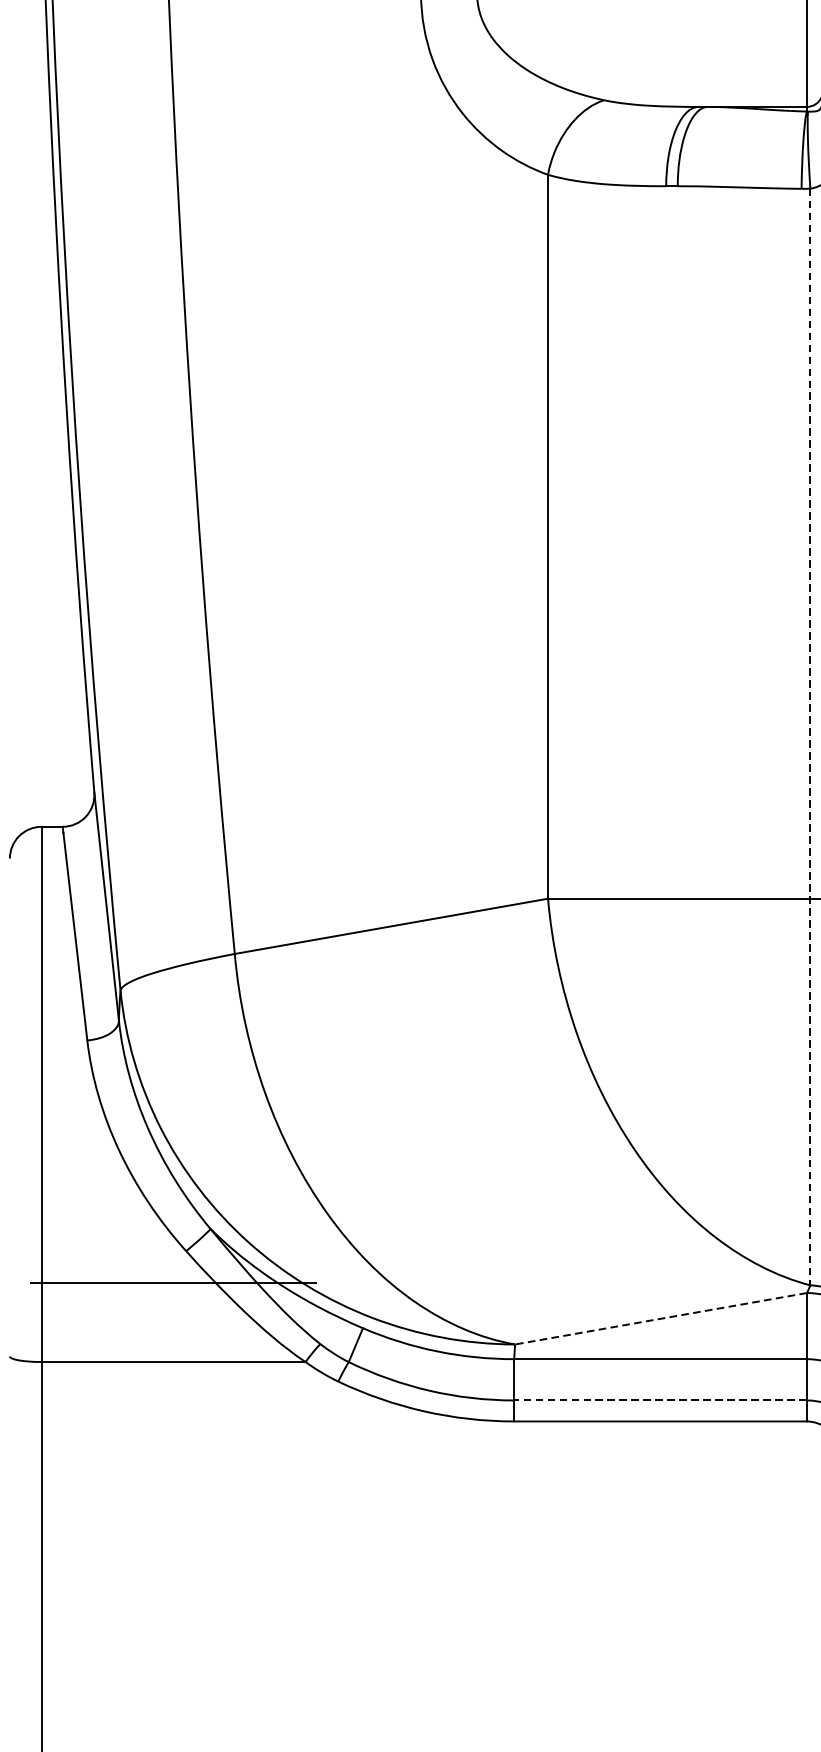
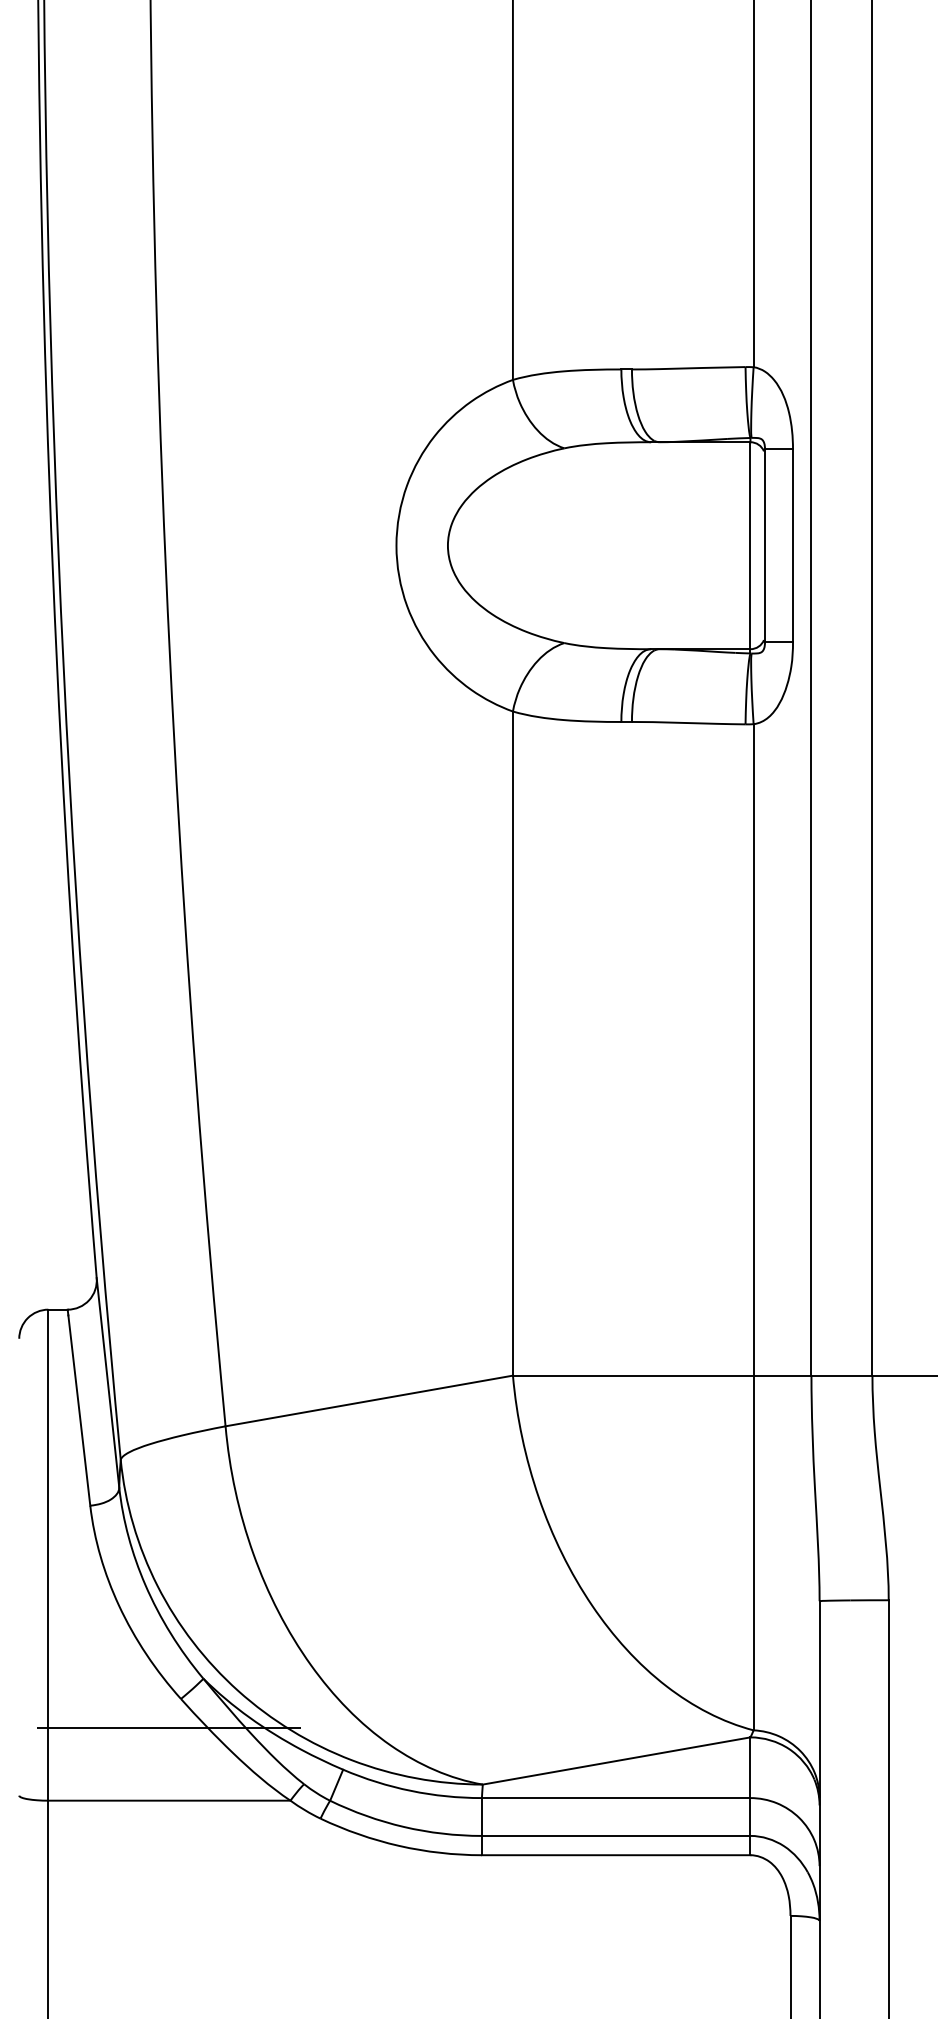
line: (810, 737) -> (753, 1227), dashed -> solid
line: (660, 1318) -> (616, 1760), dashed -> solid
line: (659, 1399) -> (615, 1835), dashed -> solid

